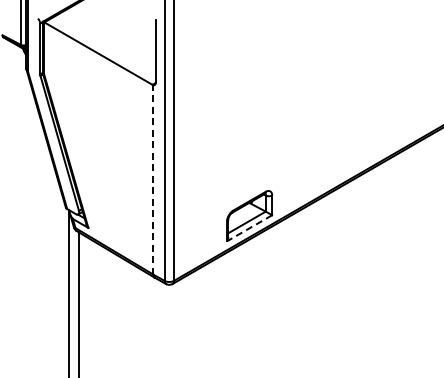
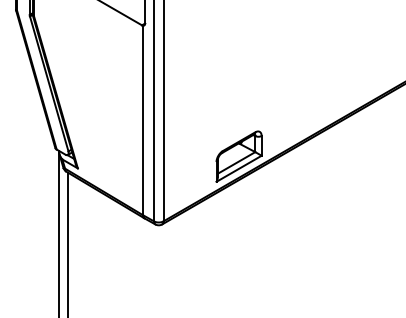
line: (153, 179) -> (143, 120), dashed -> solid
line: (249, 228) -> (239, 169), dashed -> solid

